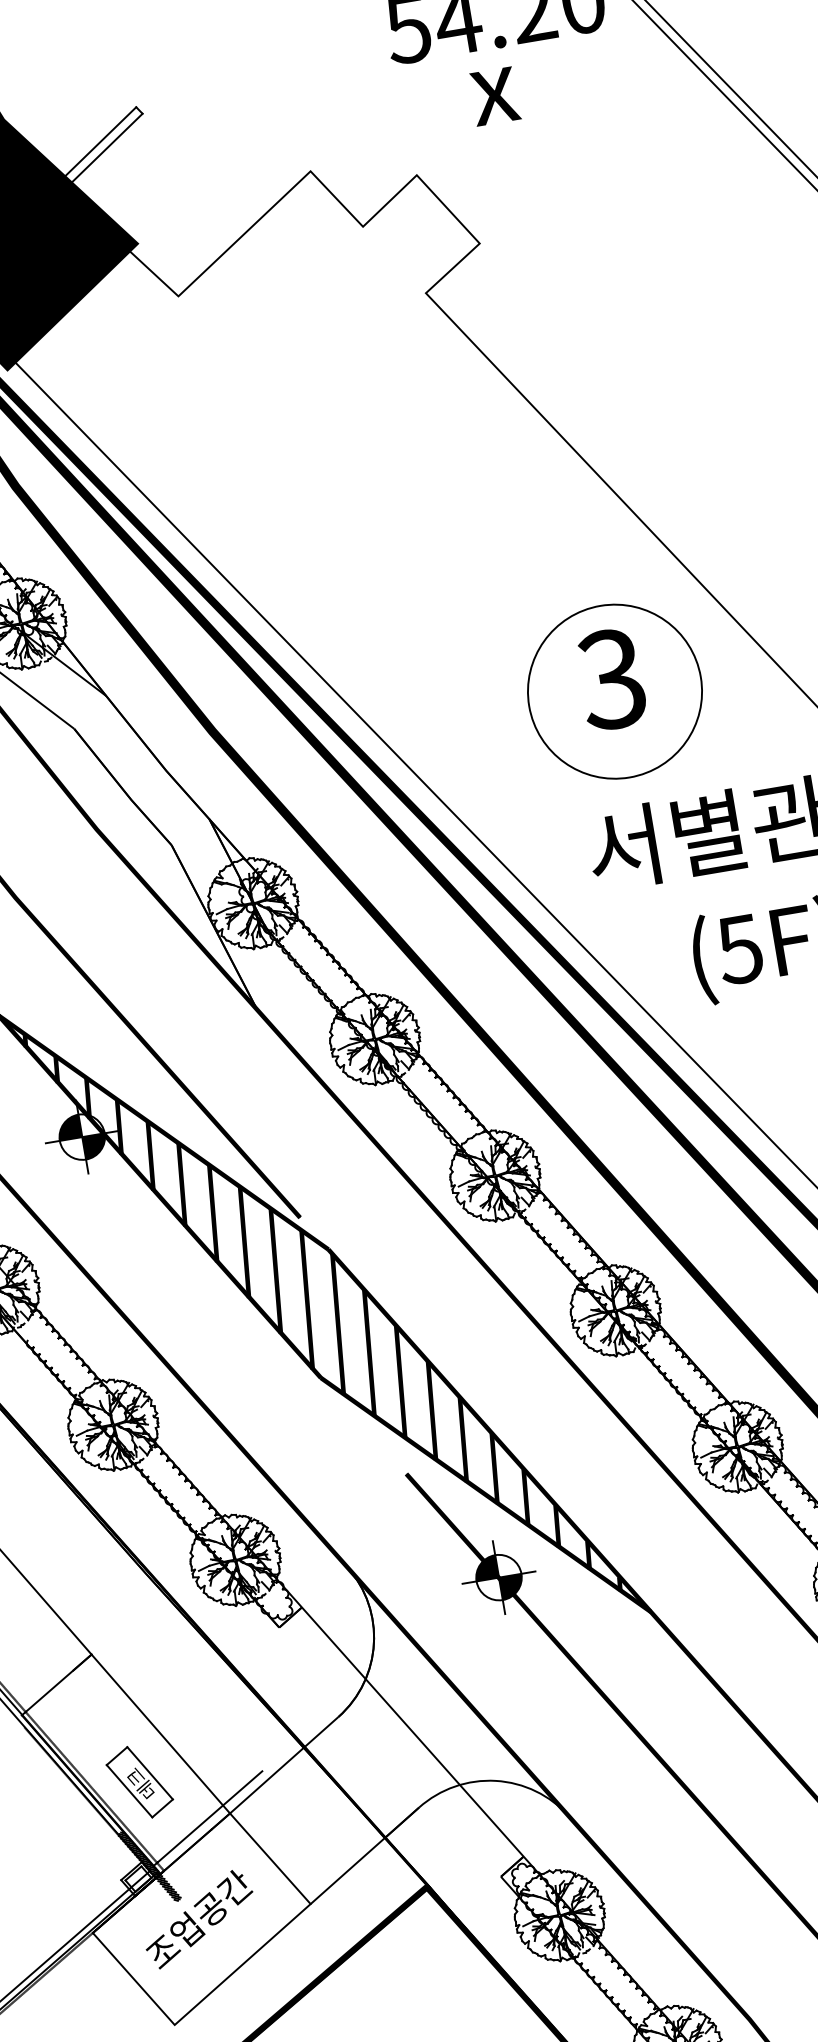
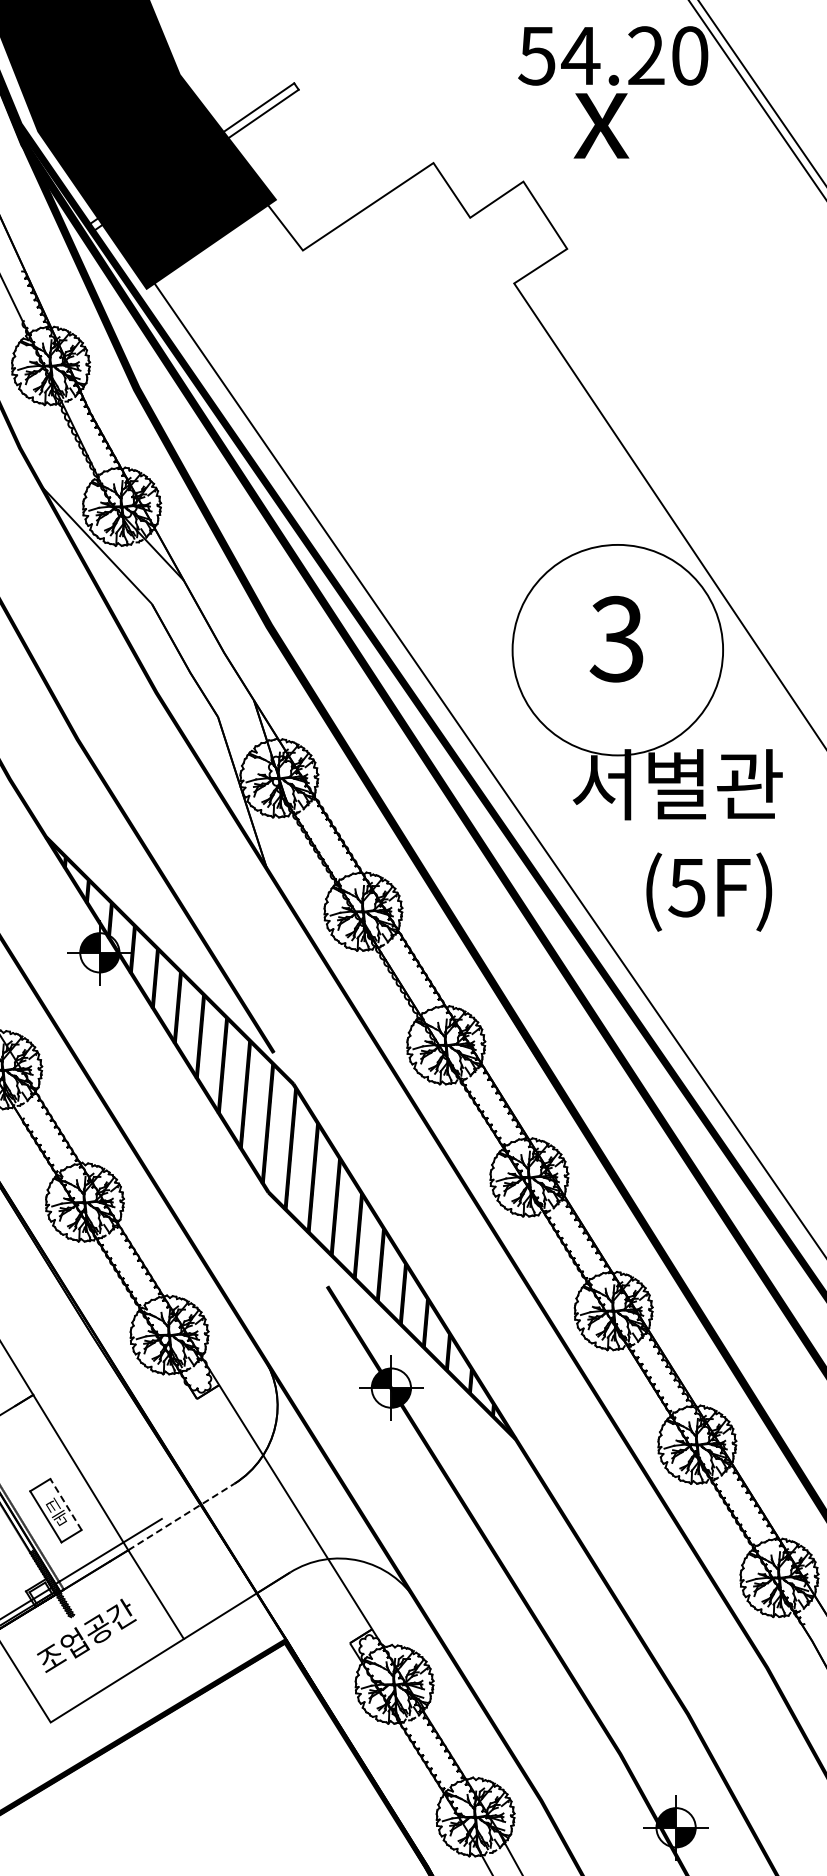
part: (493, 96) -> (600, 125), size x1.4
circle: (614, 691) -> (617, 649), size x1.4
line: (284, 1764) -> (181, 1516), solid -> dashed
line: (150, 1773) -> (66, 1504), solid -> dashed

